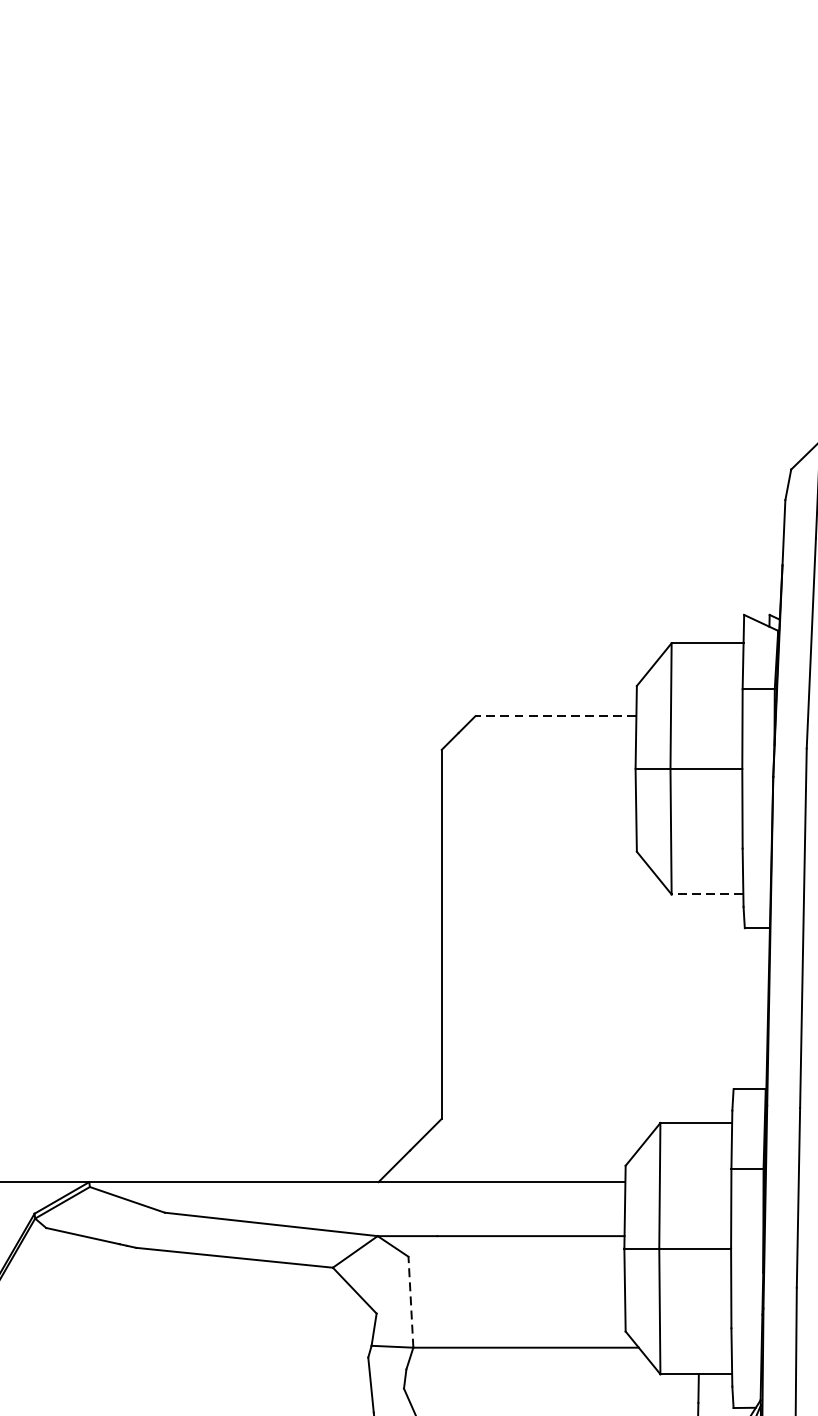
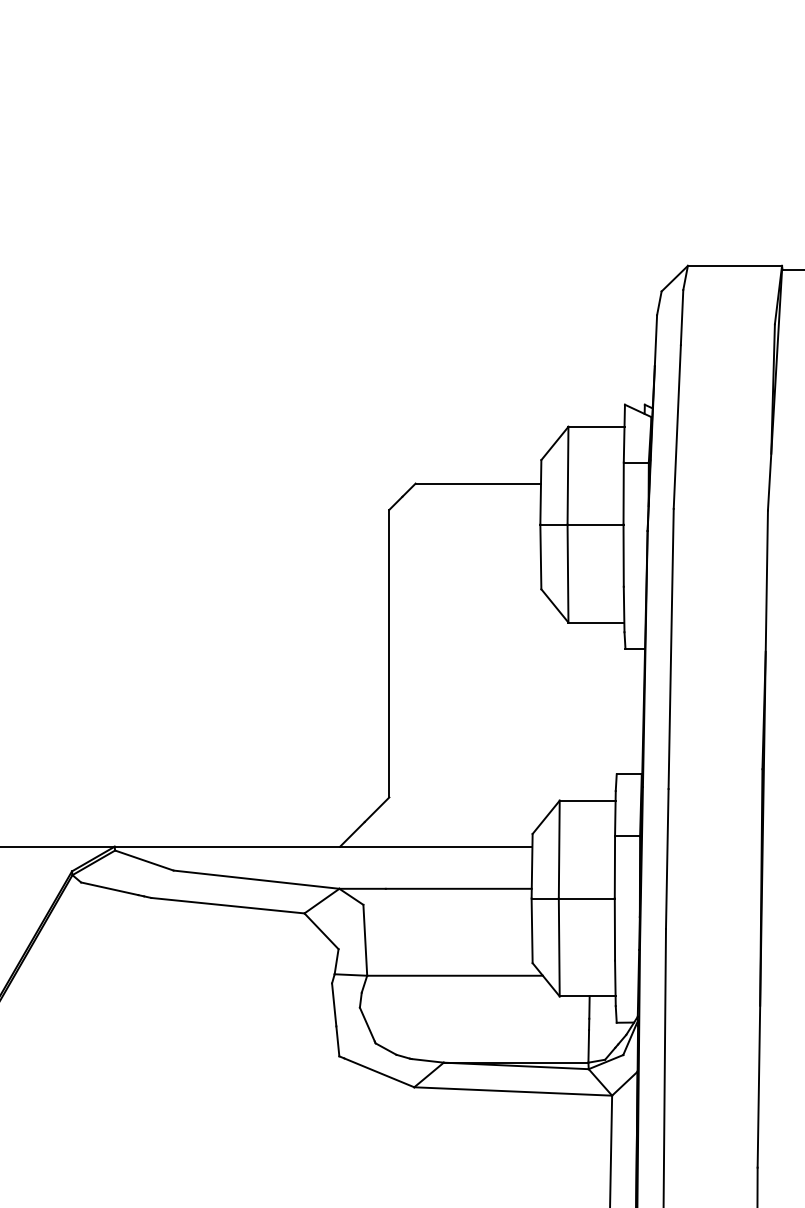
line: (556, 715) -> (478, 483), dashed -> solid
line: (707, 894) -> (596, 622), dashed -> solid
line: (411, 1301) -> (365, 939), dashed -> solid

